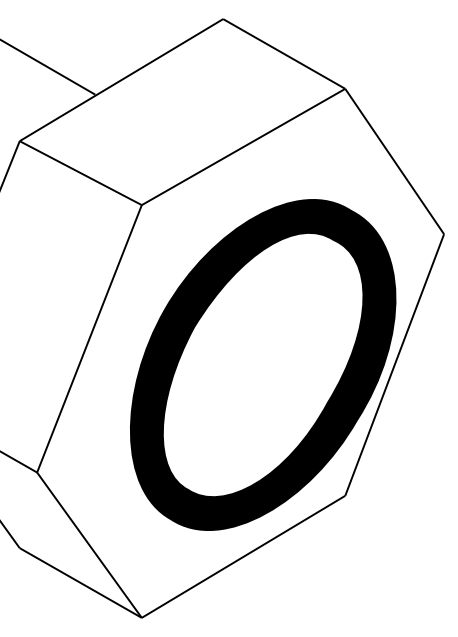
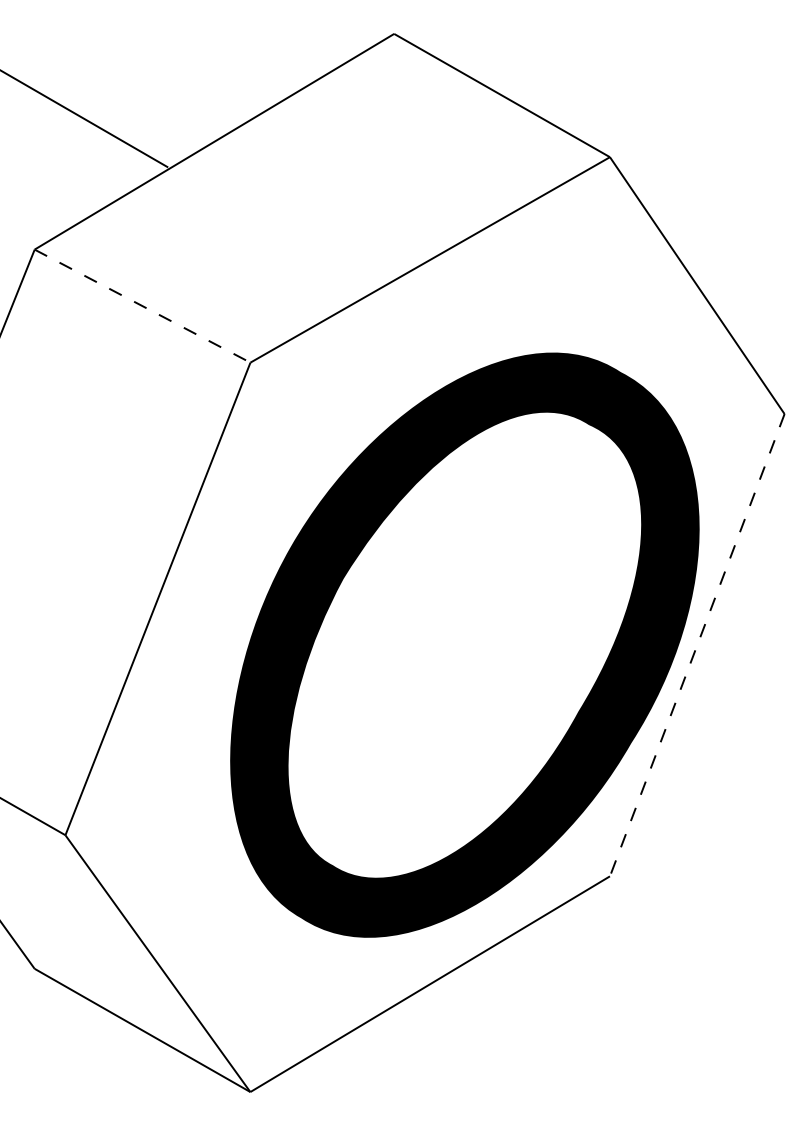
line: (80, 173) -> (142, 306), solid -> dashed
line: (394, 364) -> (696, 644), solid -> dashed

